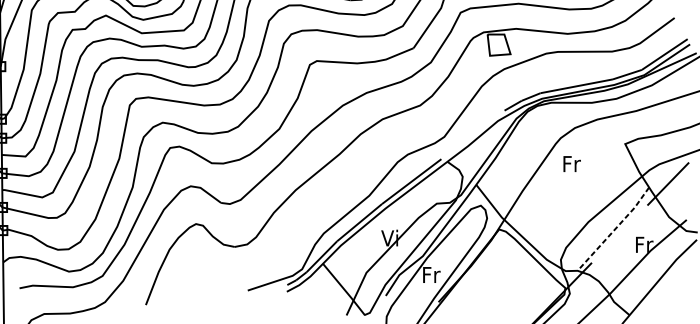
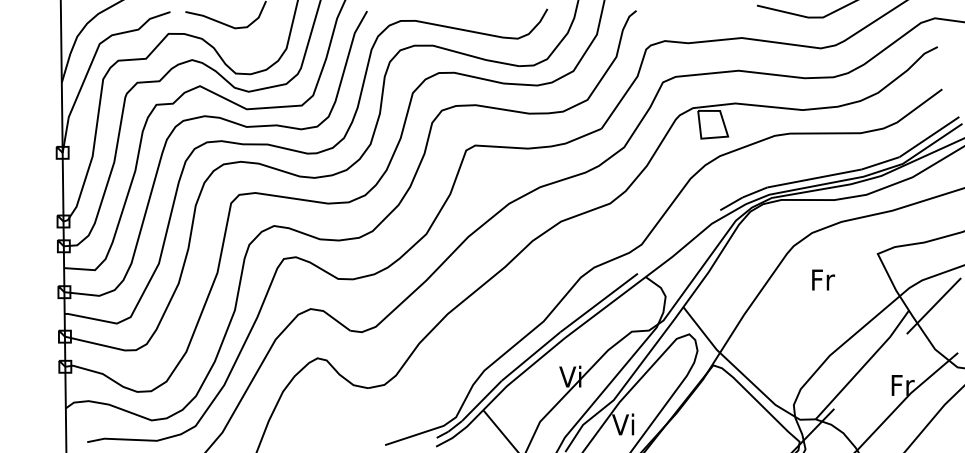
text: (572, 163) -> (823, 279), moved
line: (614, 229) -> (863, 365), dashed -> solid
text: (431, 274) -> (624, 424), Fr -> Vi

